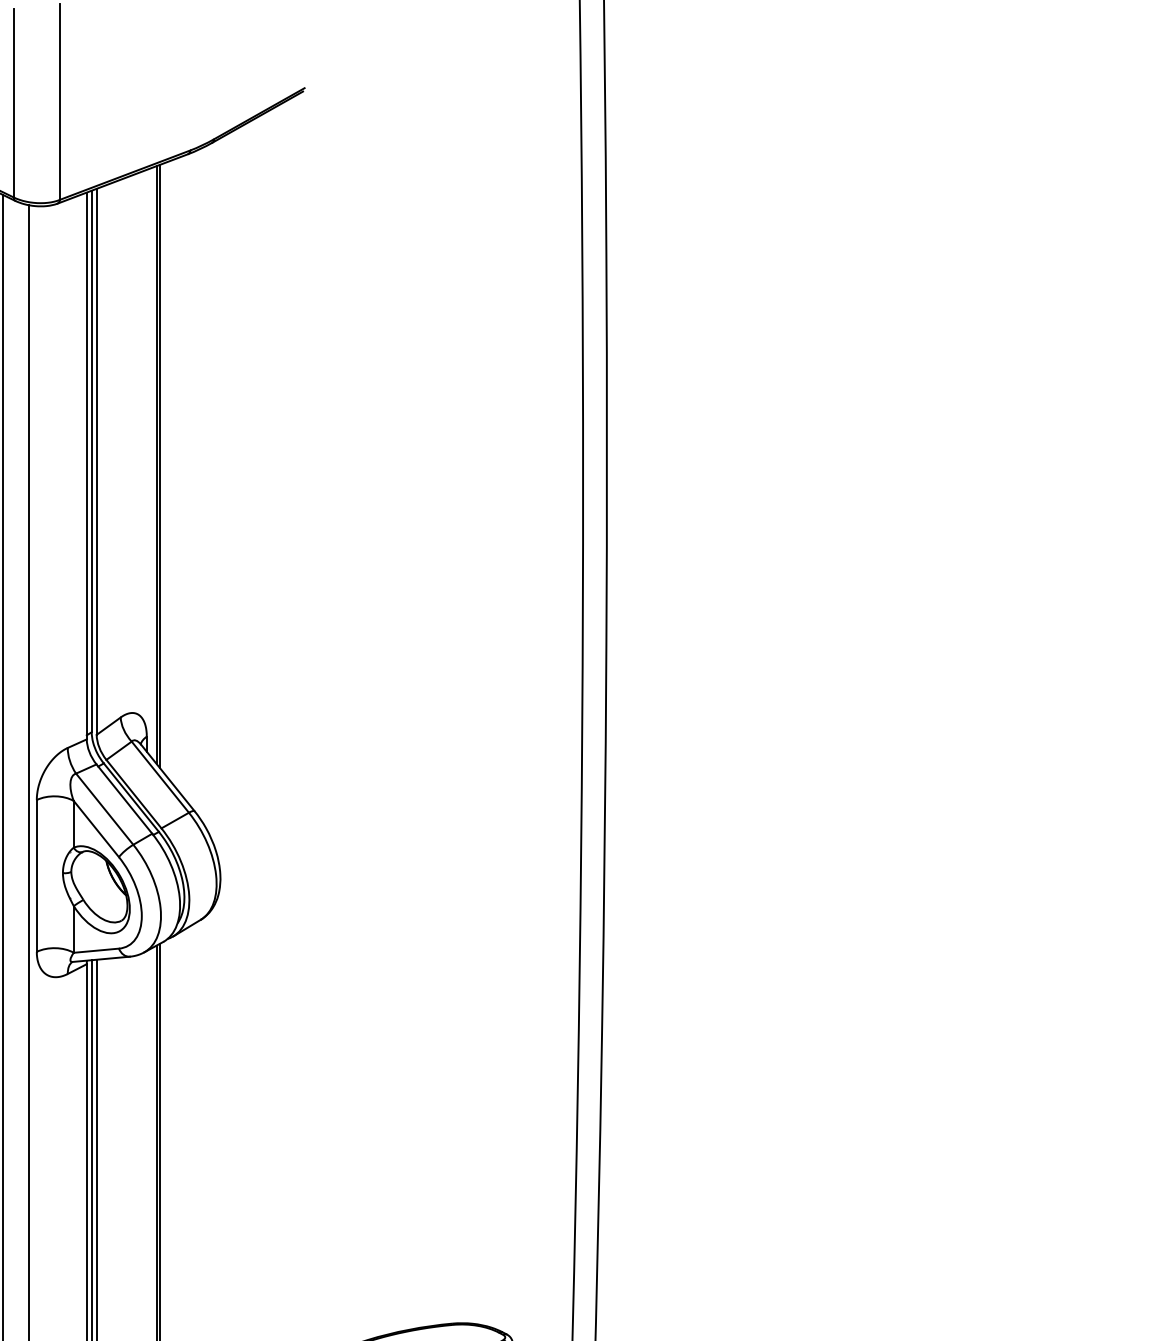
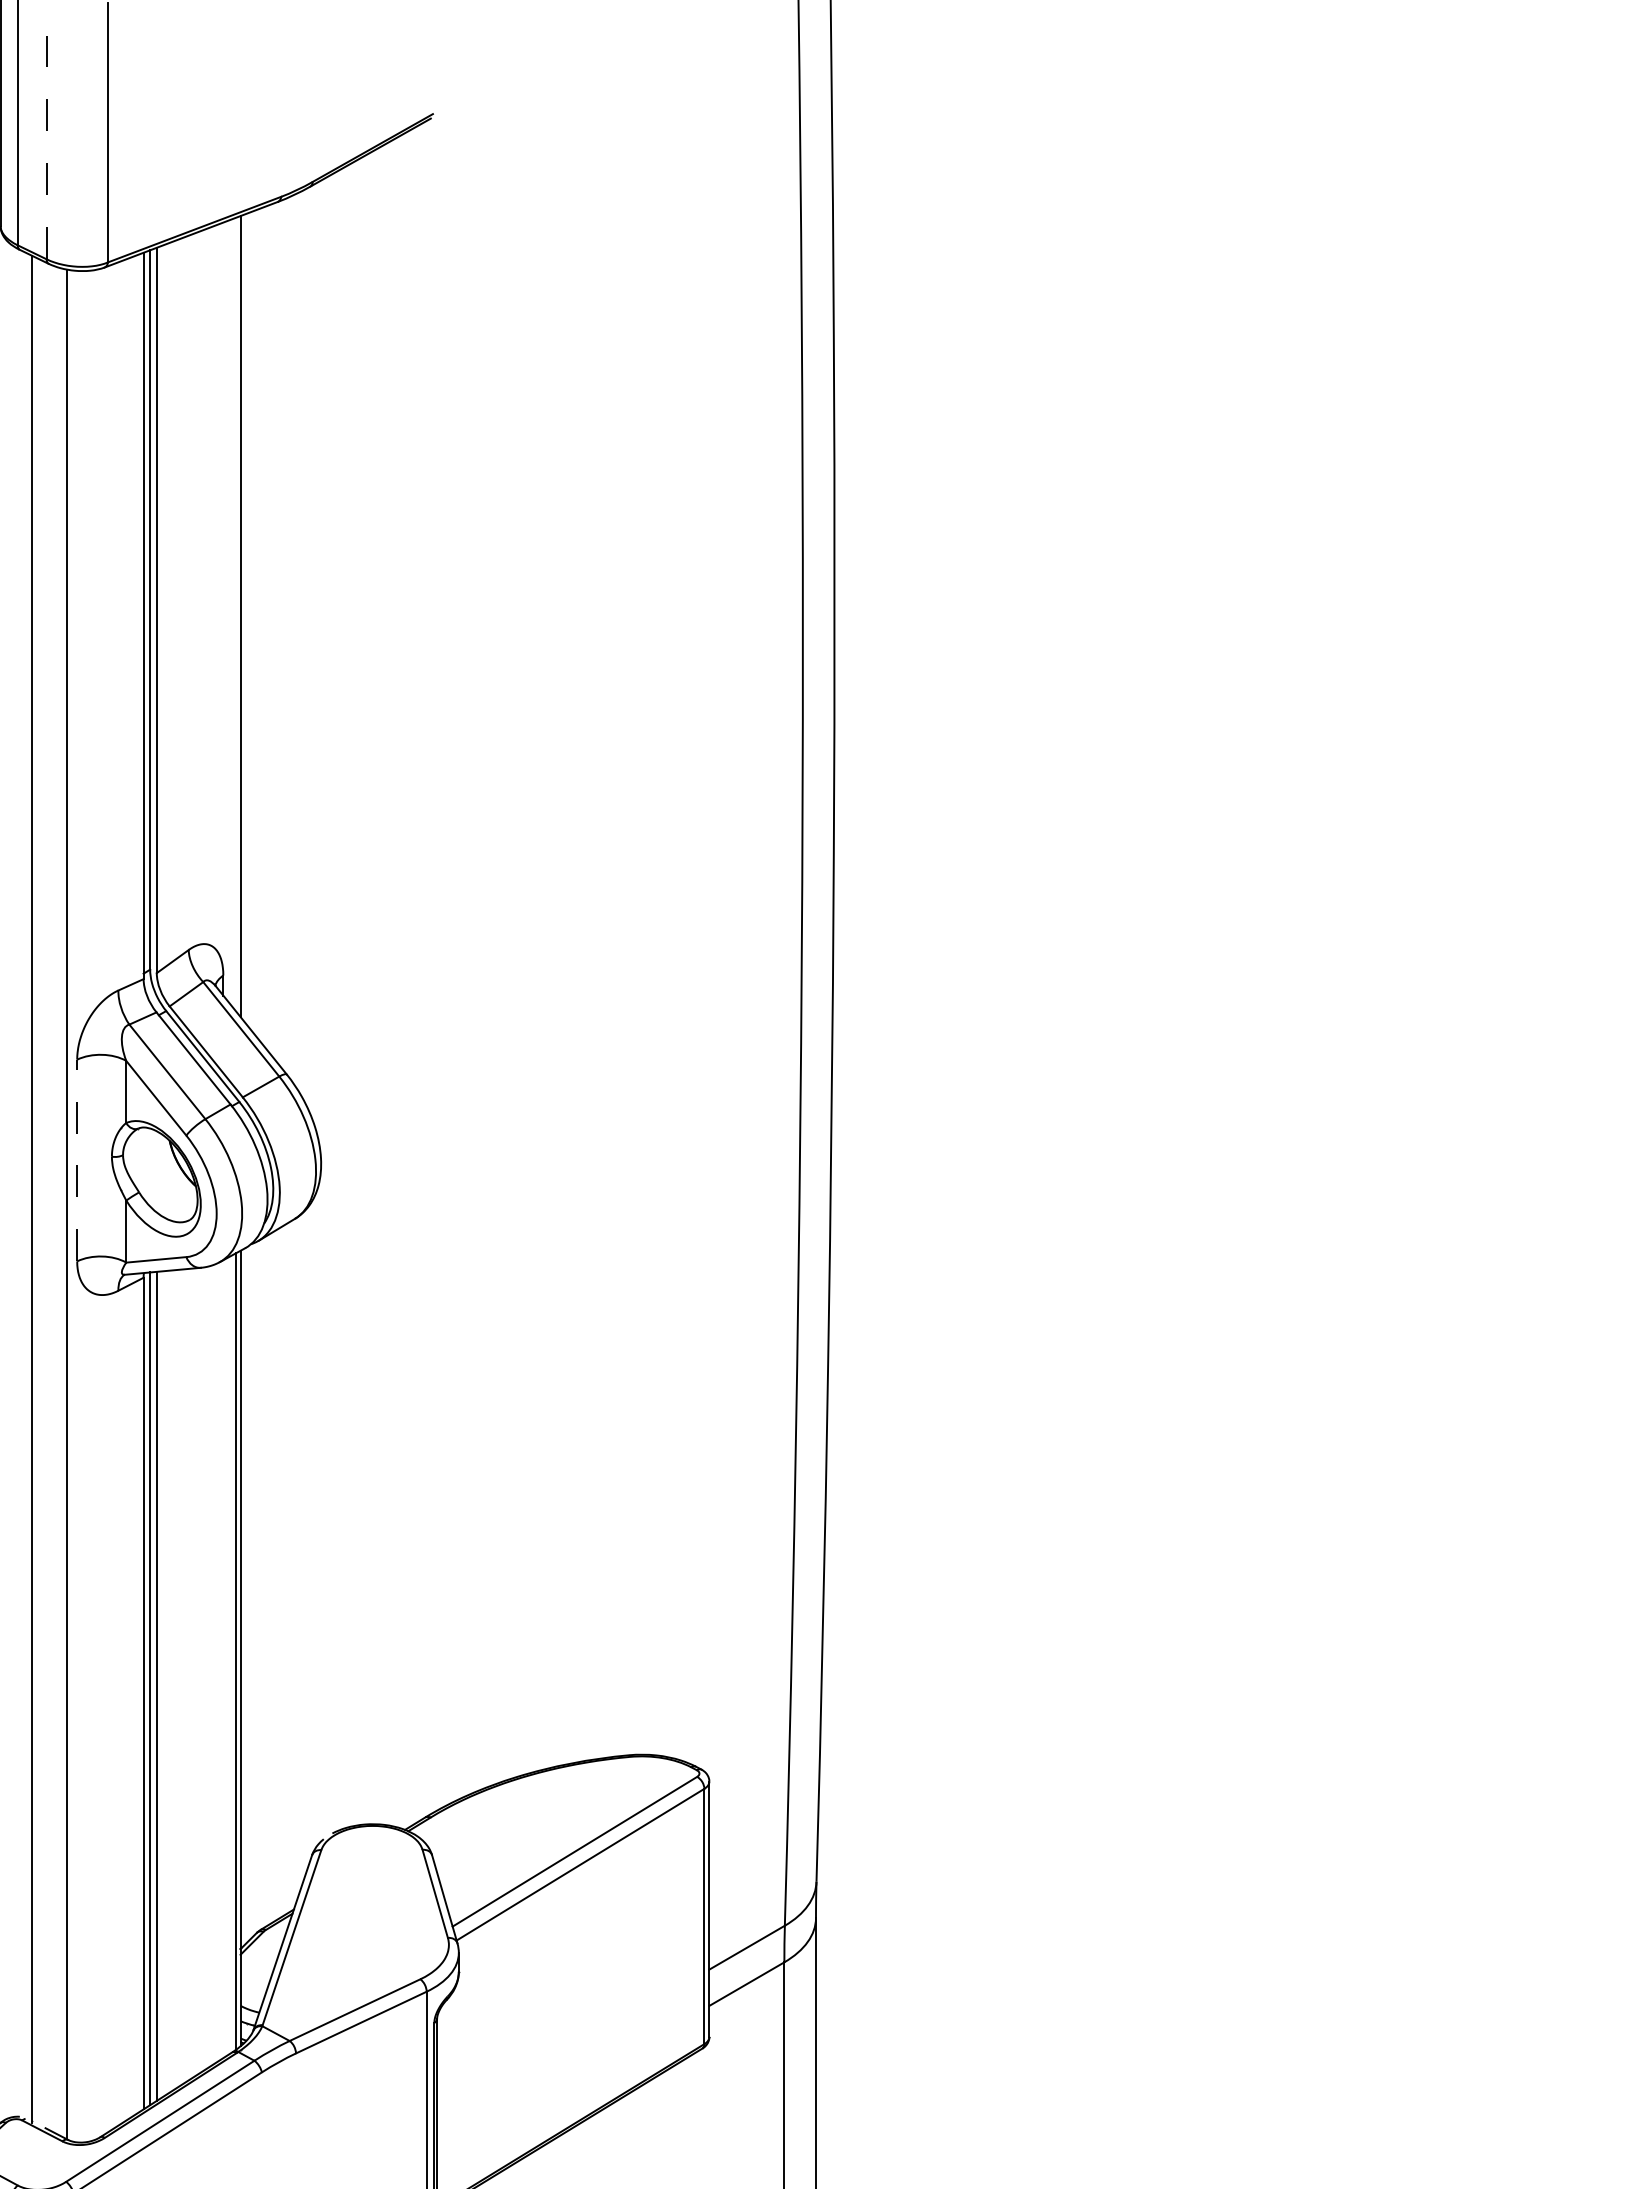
line: (13, 102) -> (46, 133), solid -> dashed
line: (156, 464) -> (236, 614), removed
line: (37, 875) -> (77, 1160), solid -> dashed

